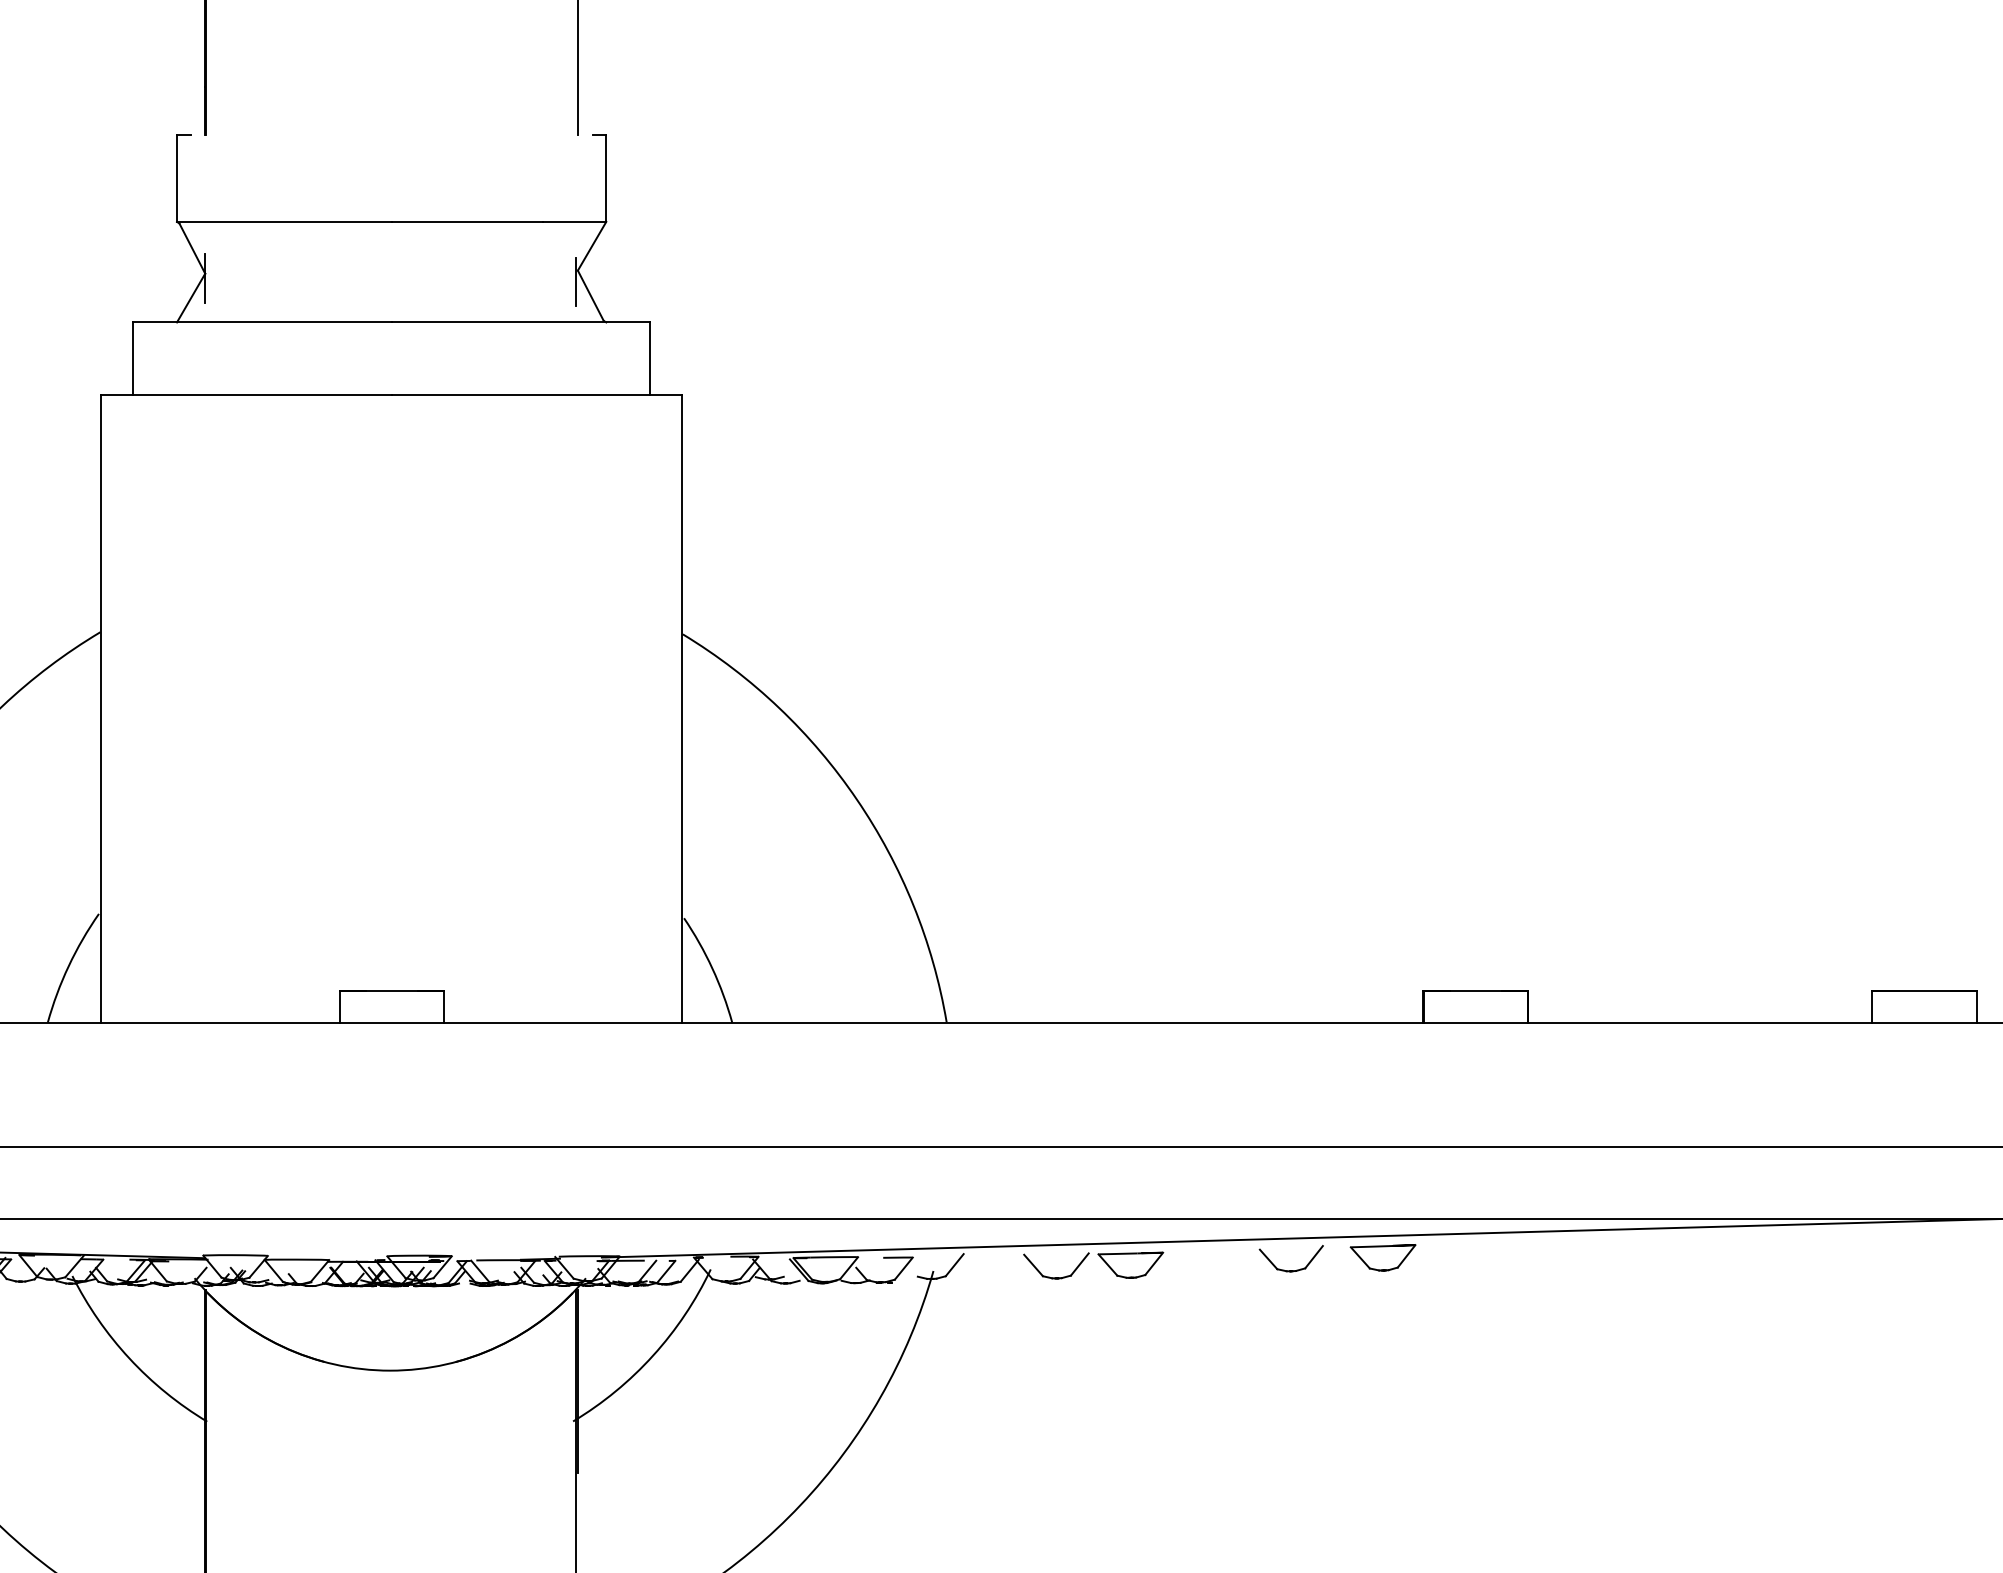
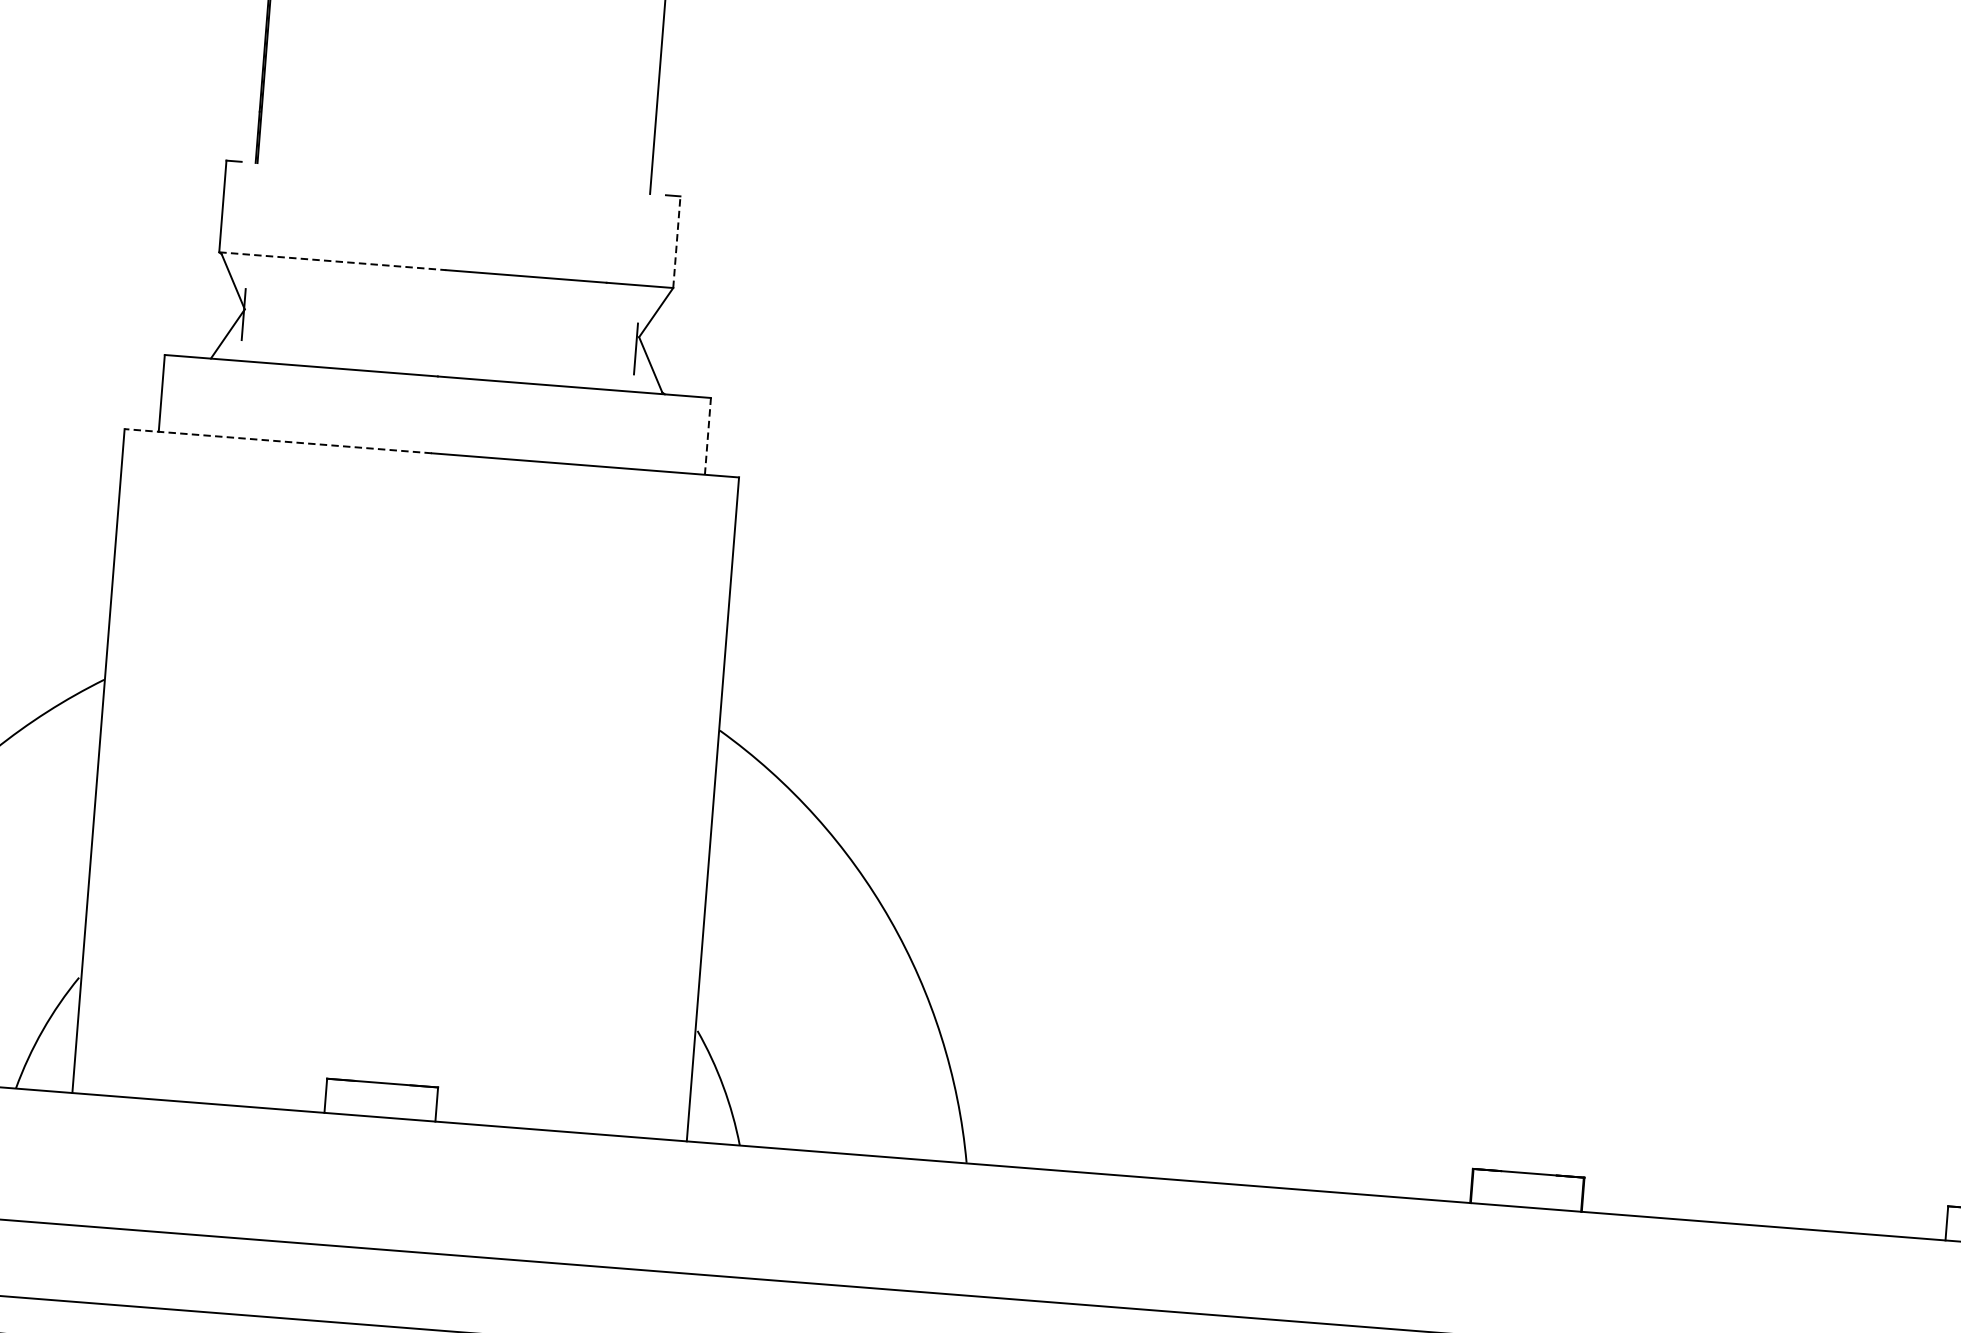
line: (606, 178) -> (677, 242), solid -> dashed
line: (284, 221) -> (332, 260), solid -> dashed
line: (649, 358) -> (707, 436), solid -> dashed
line: (245, 395) -> (277, 441), solid -> dashed

